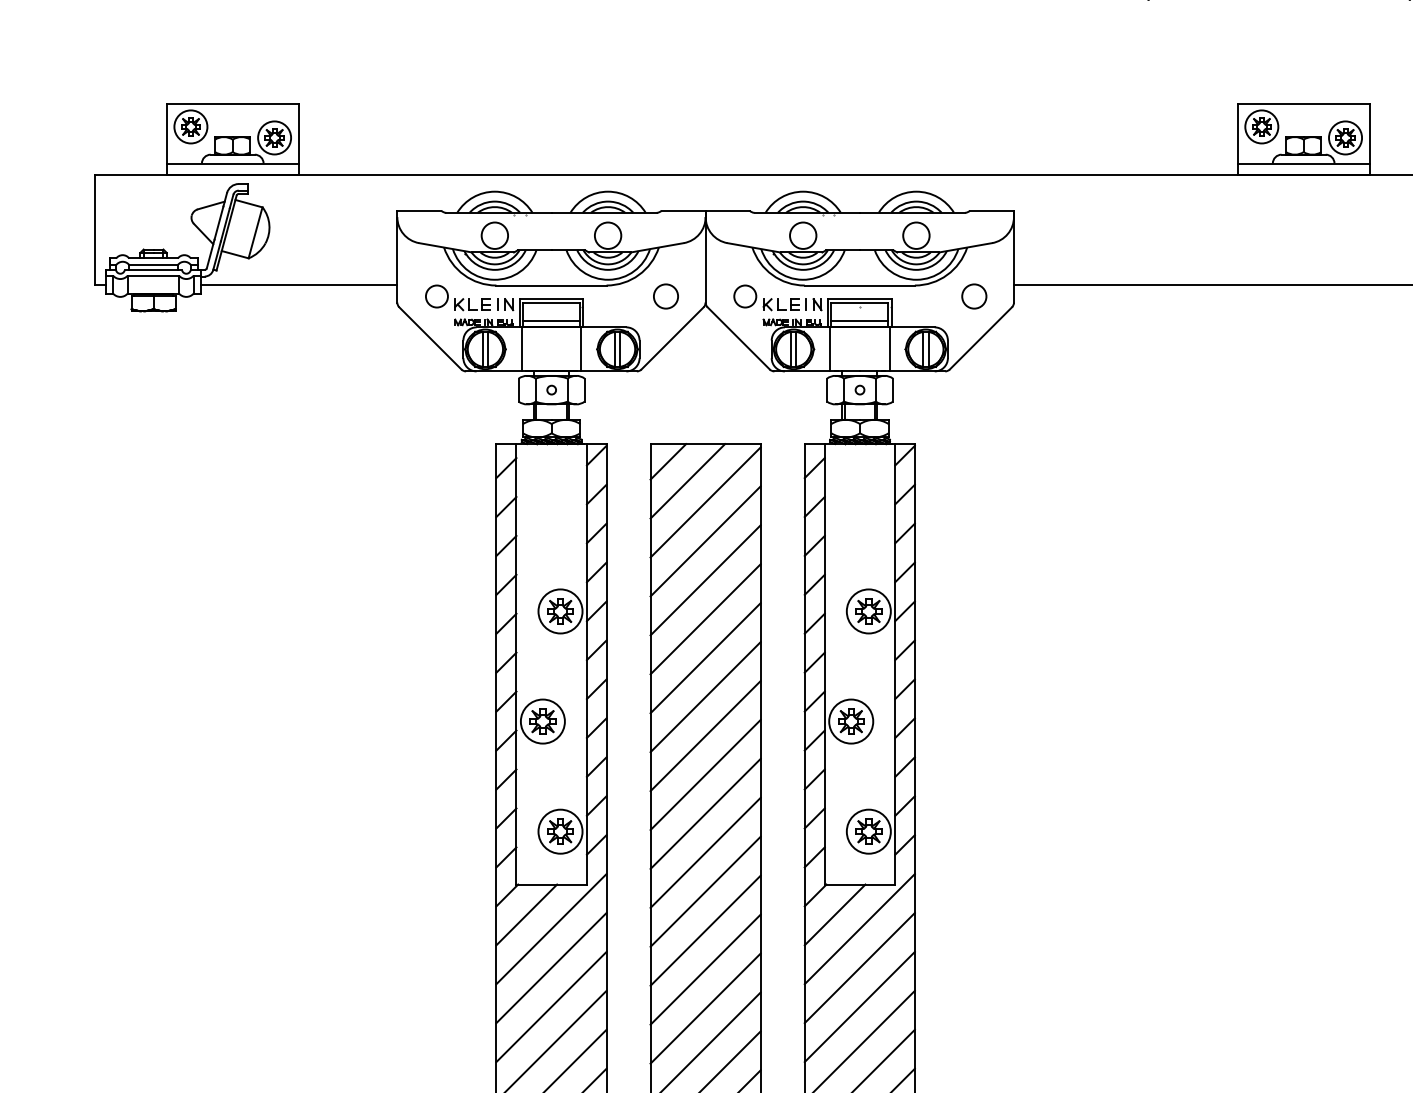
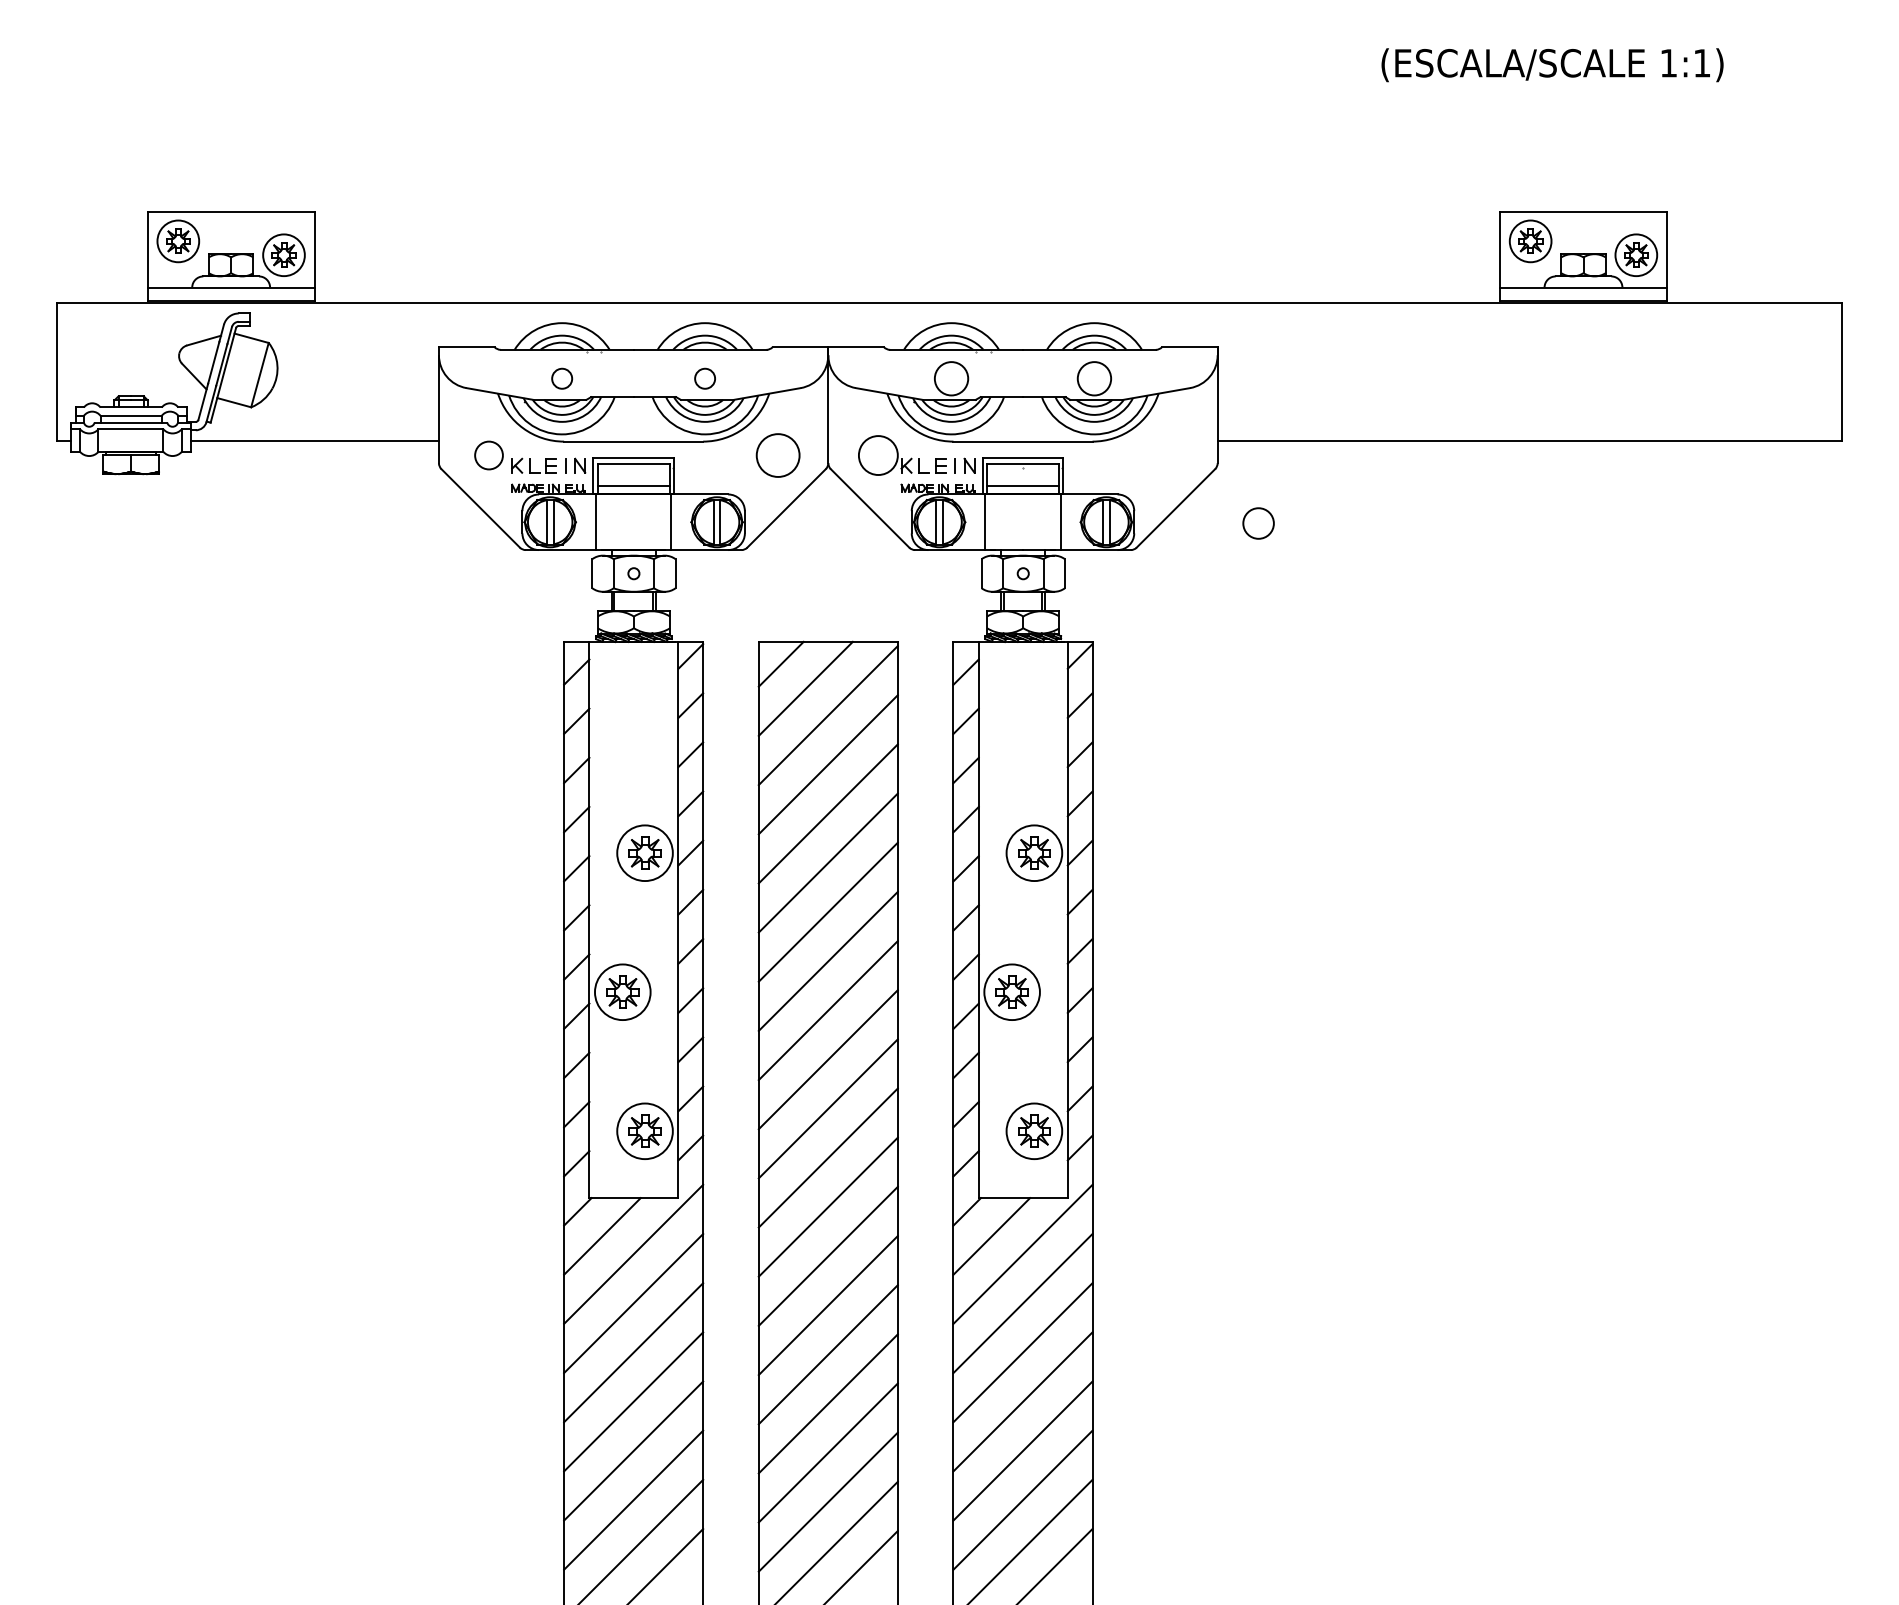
circle: (494, 235) -> (561, 378), size x0.6
circle: (607, 235) -> (704, 378), size x0.6
circle: (666, 296) -> (778, 455), size x1.4
circle: (745, 296) -> (878, 455), size x1.4
circle: (974, 296) -> (1258, 523), moved

